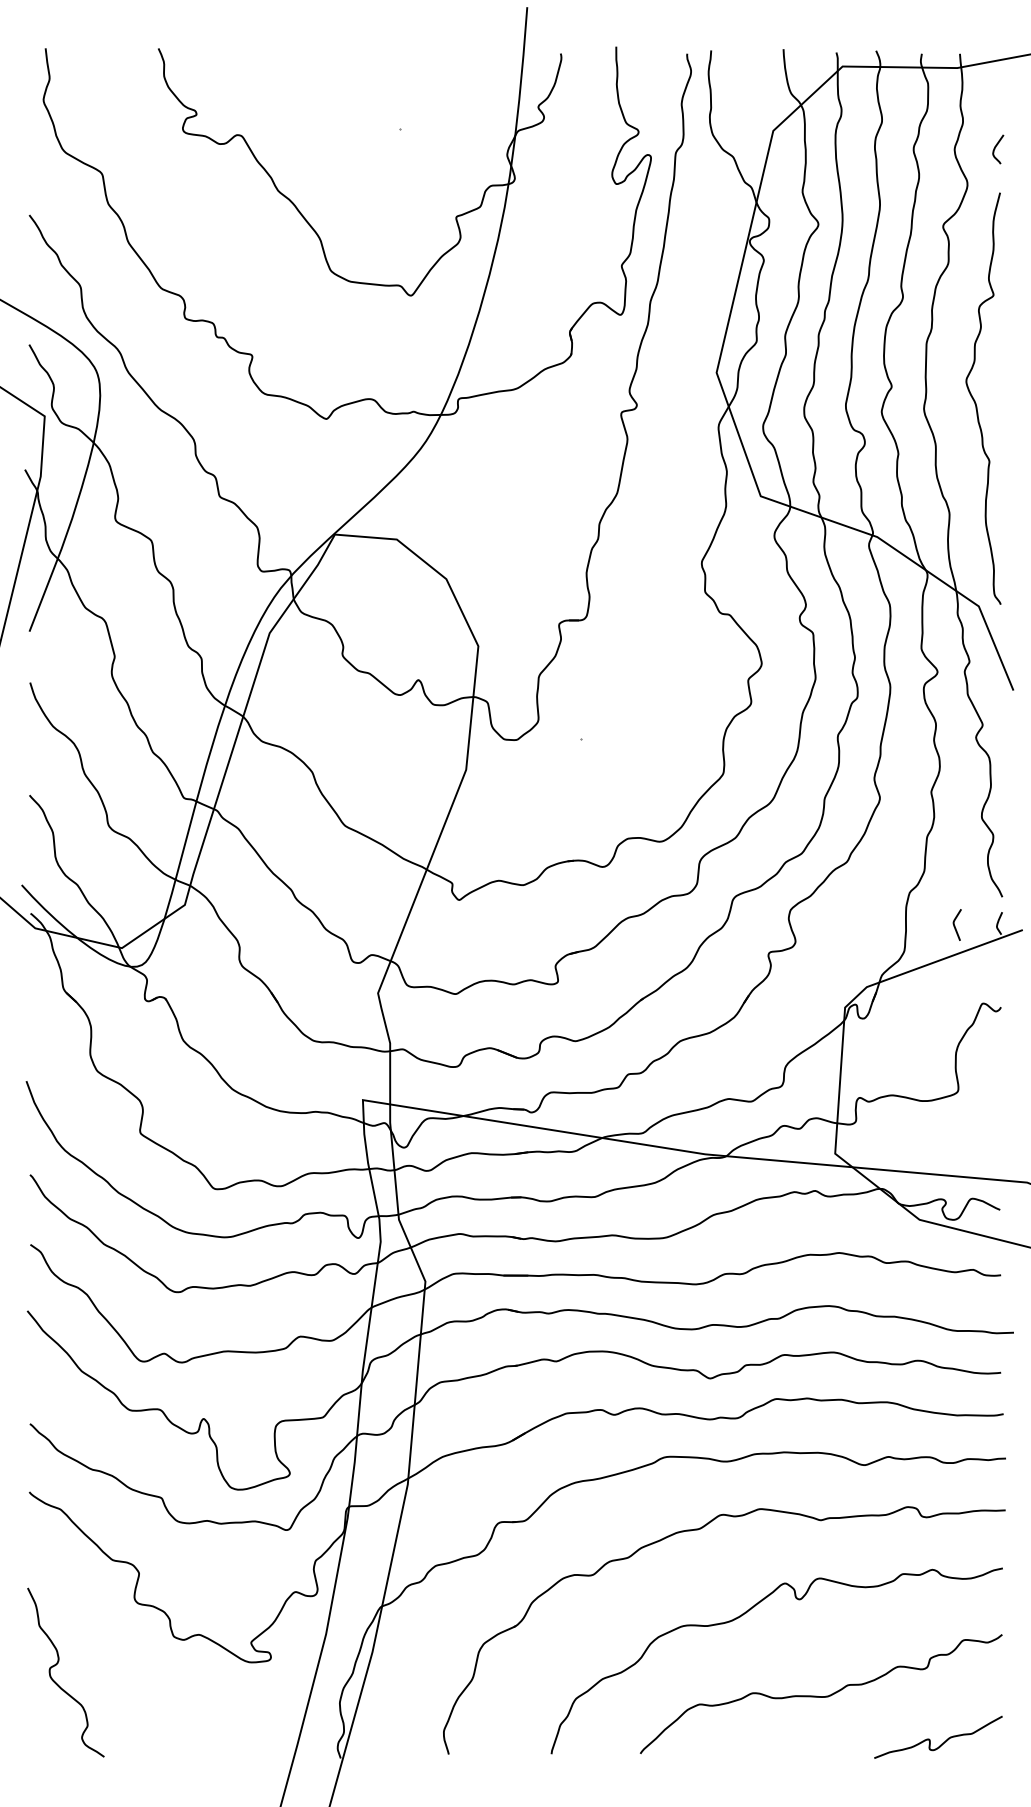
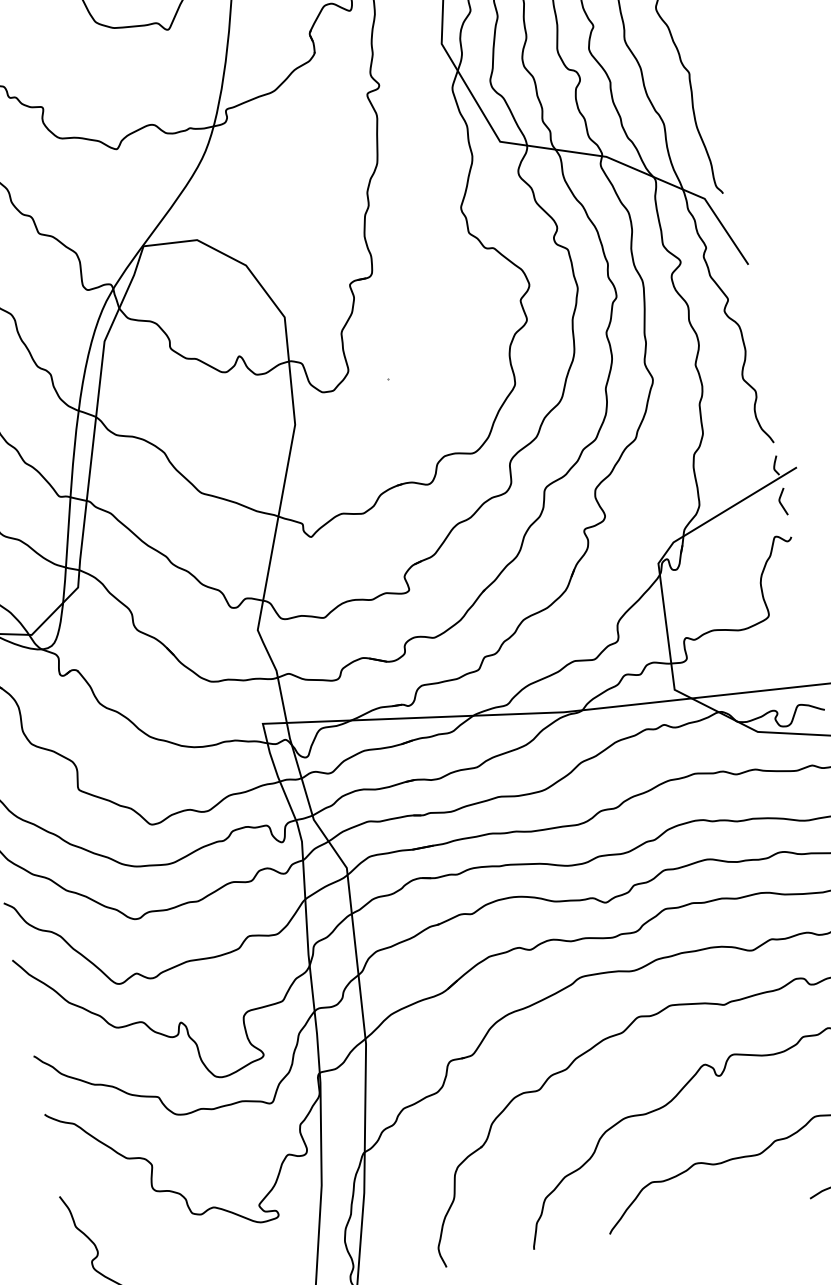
curve: (955, 925) -> (781, 502), moved

